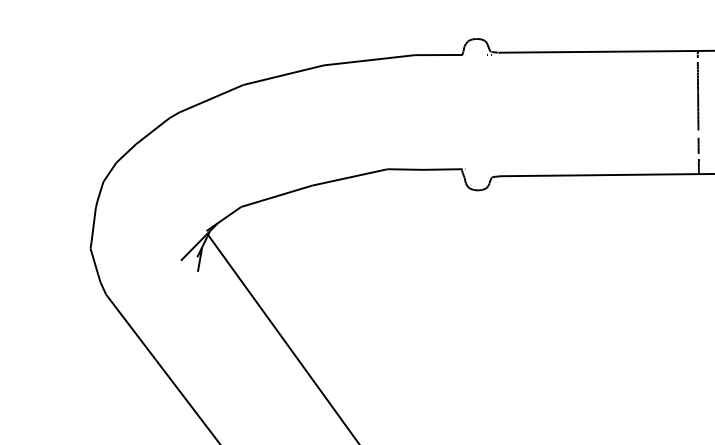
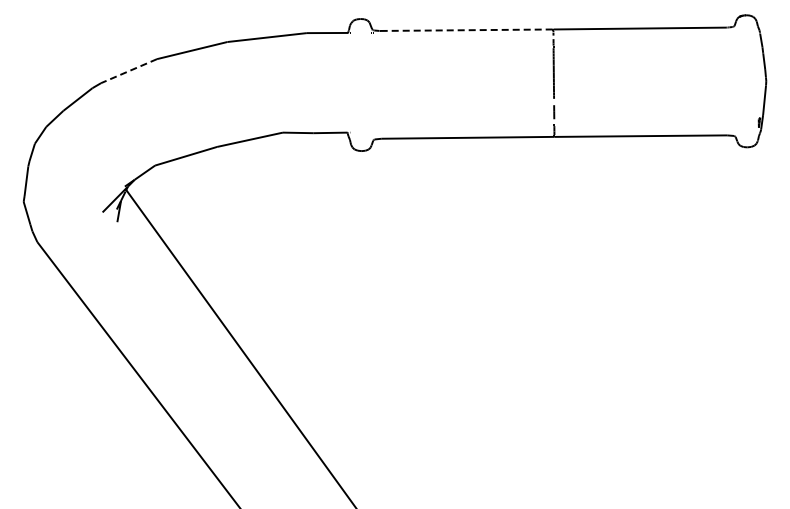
line: (599, 52) -> (467, 30), solid -> dashed
line: (210, 99) -> (128, 71), solid -> dashed

